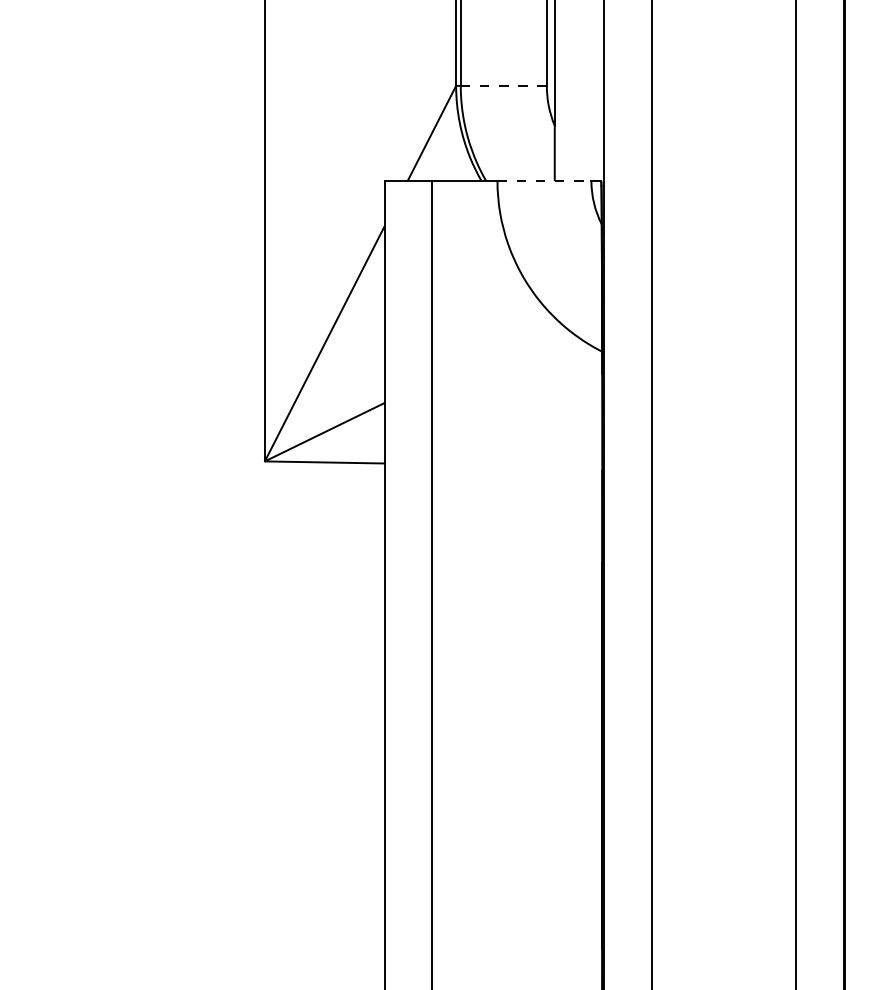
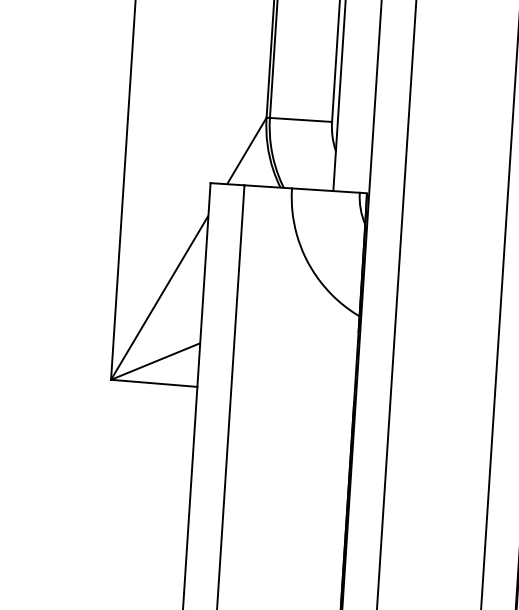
line: (504, 85) -> (301, 119), dashed -> solid
line: (544, 181) -> (325, 190), dashed -> solid

